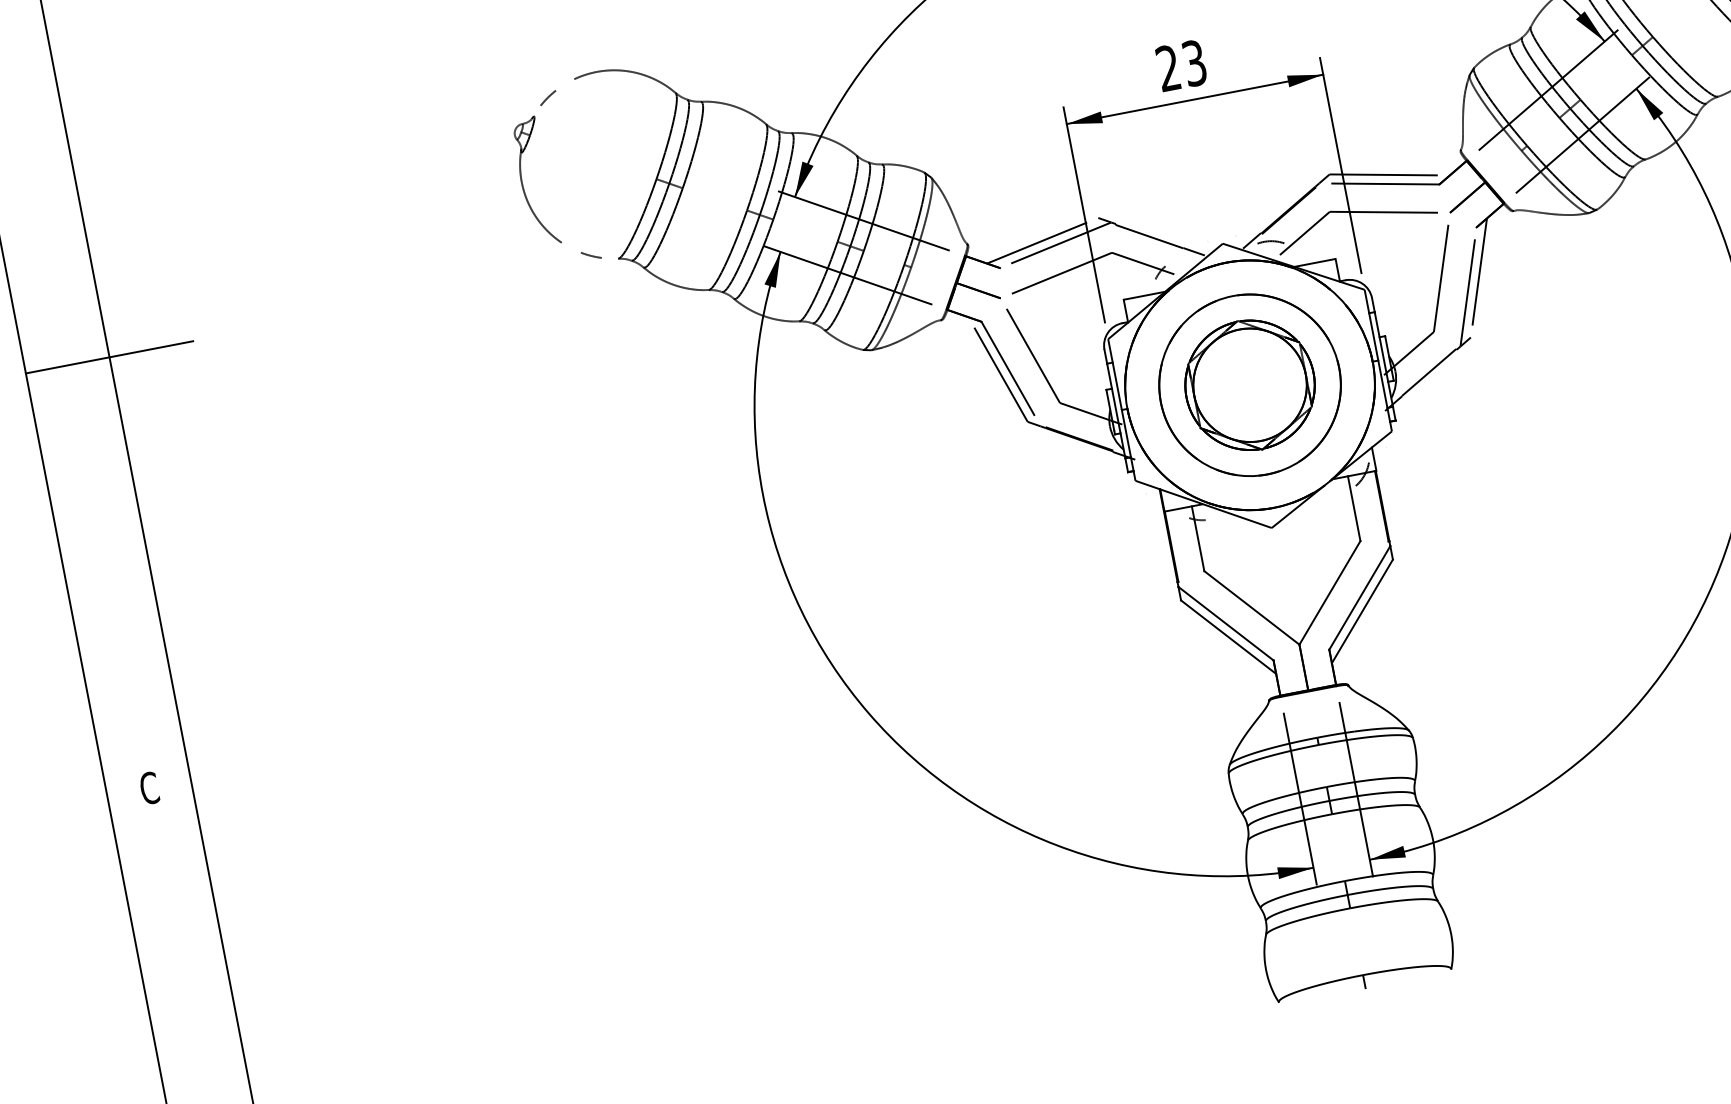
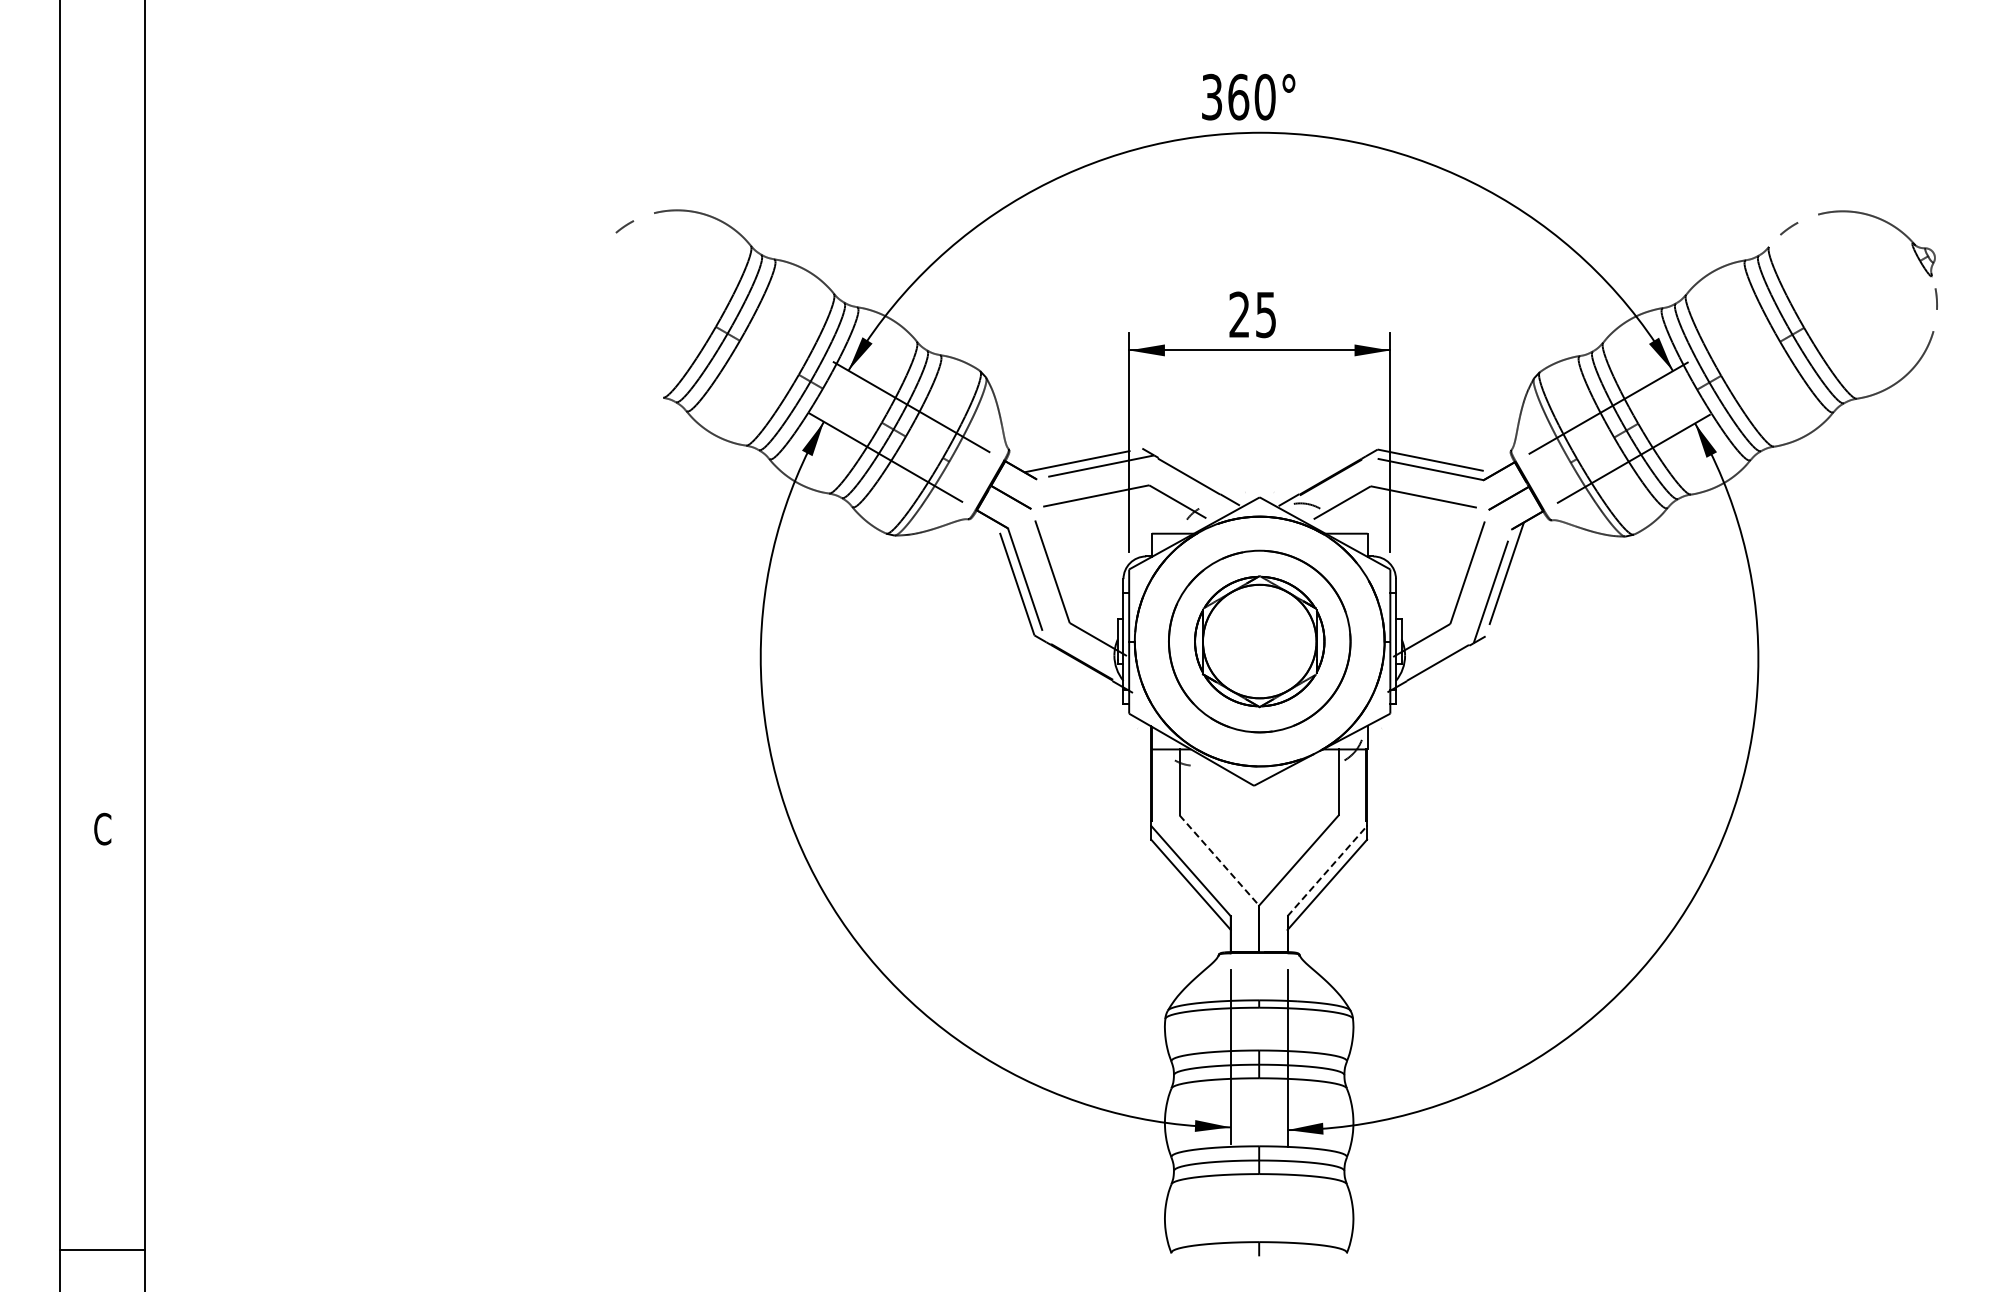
text: (1194, 62) -> (1266, 314), 23 -> 25
part: (527, 196) -> (585, 319), removed
line: (108, 357) -> (144, 398), removed
line: (1359, 597) -> (1327, 870), solid -> dashed
line: (1251, 607) -> (1219, 860), solid -> dashed

